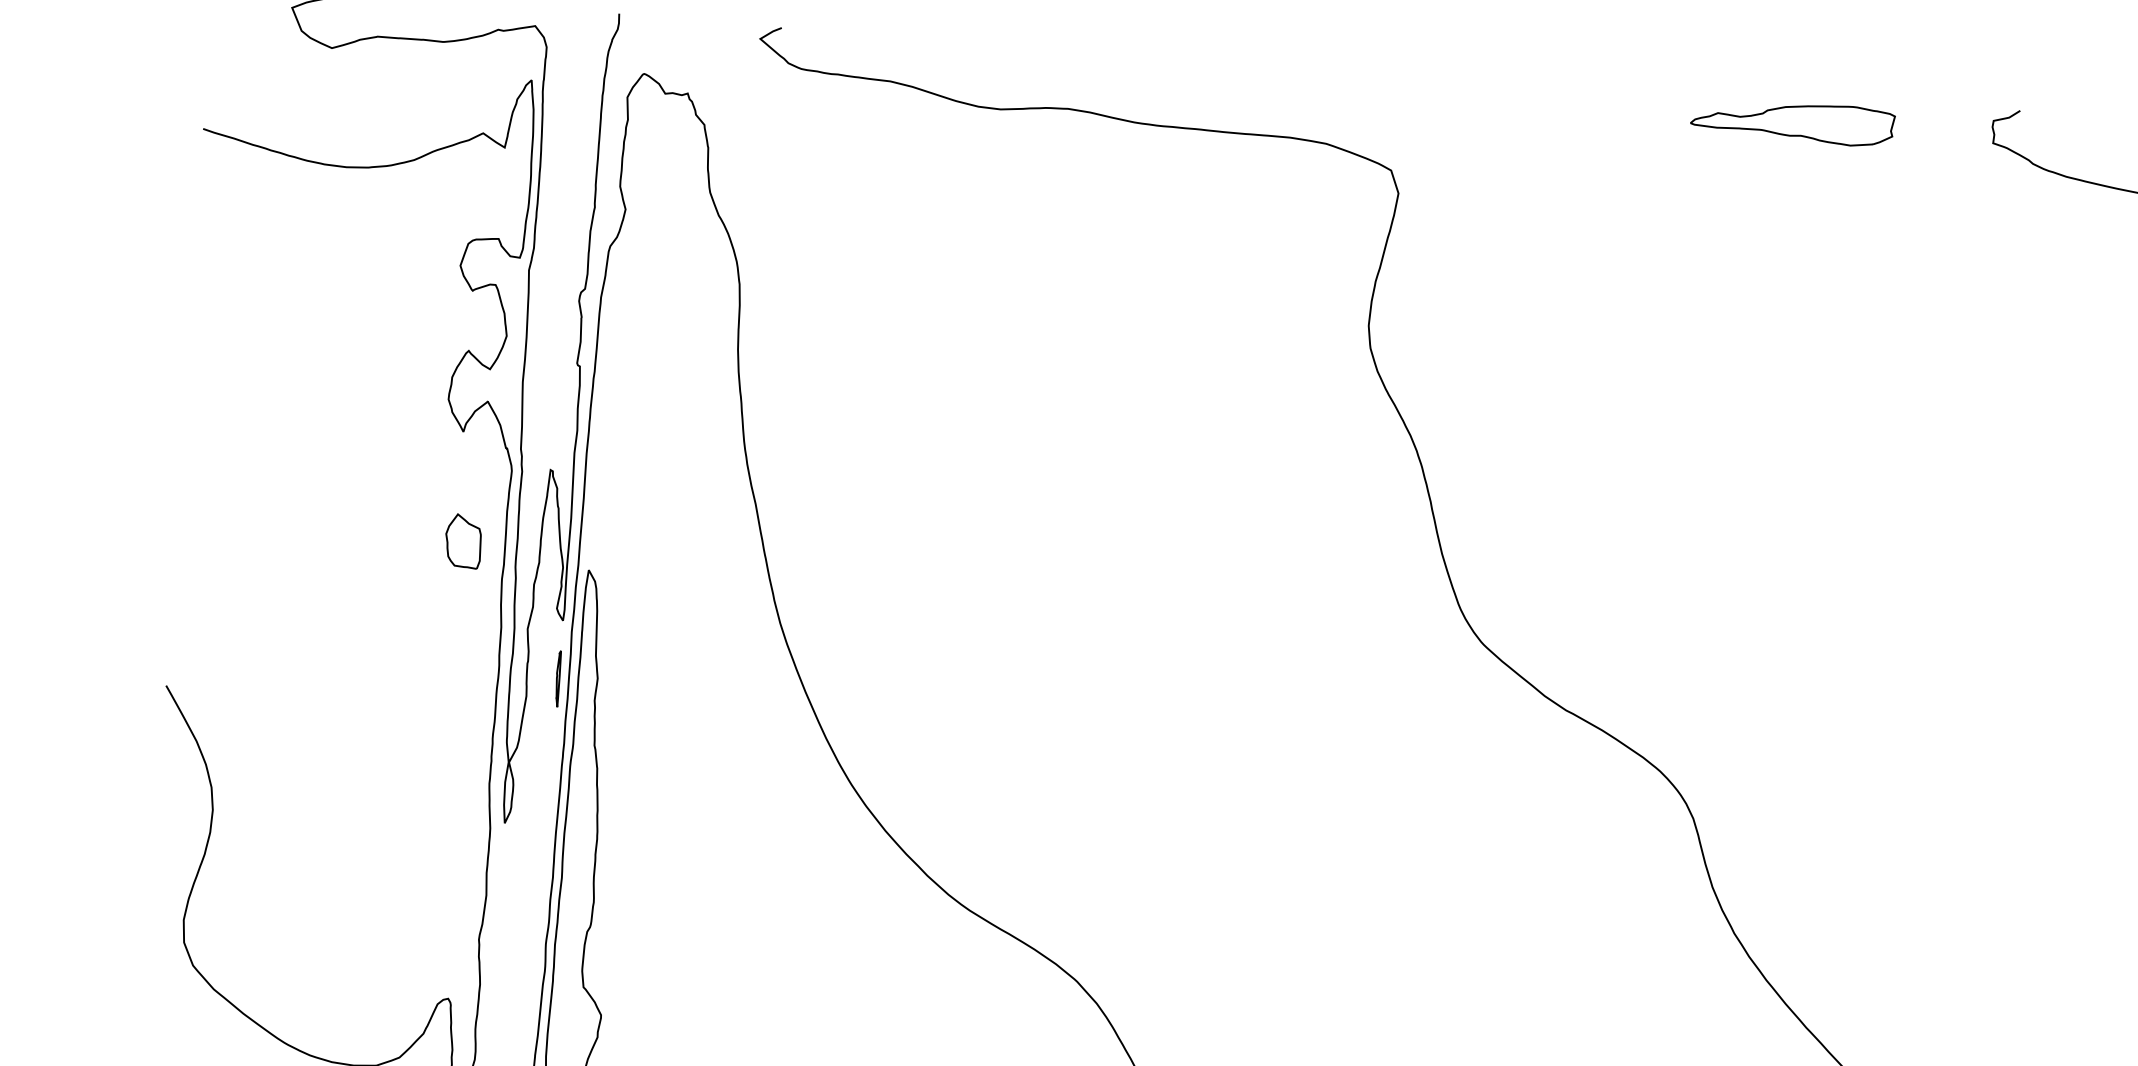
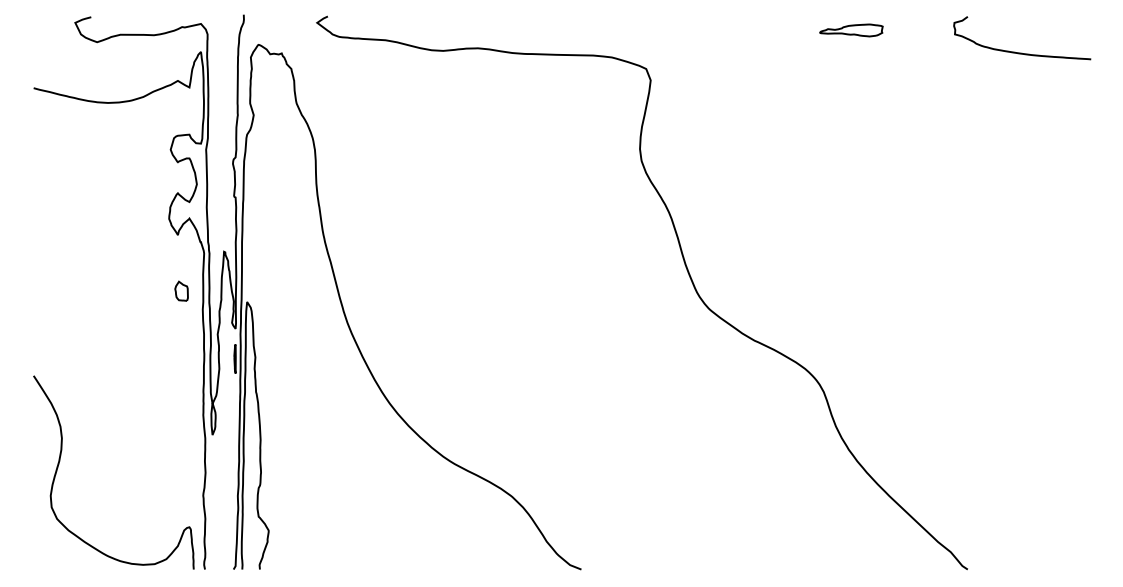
part: (1793, 122) -> (851, 30), size x0.6
part: (463, 539) -> (181, 290), size x0.7

